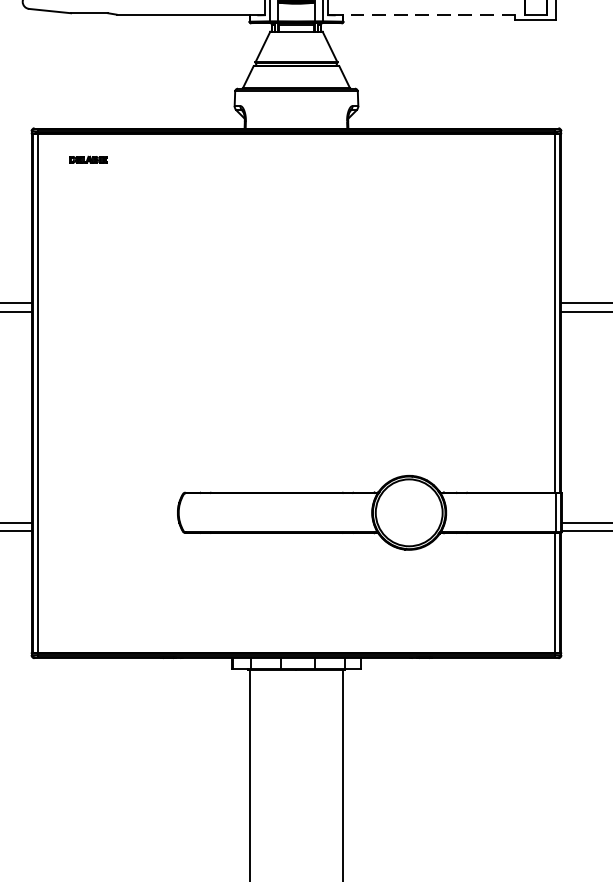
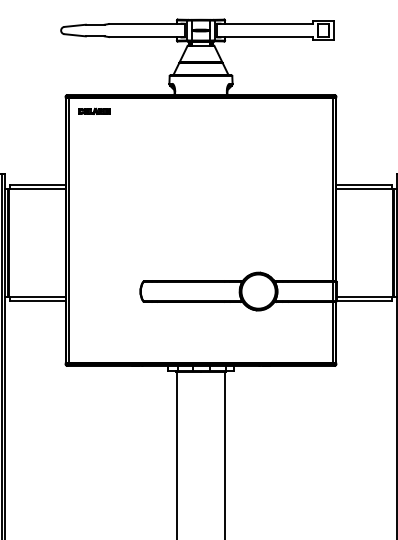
line: (420, 15) -> (264, 37), dashed -> solid
part: (88, 158) -> (94, 110), size x1.67

